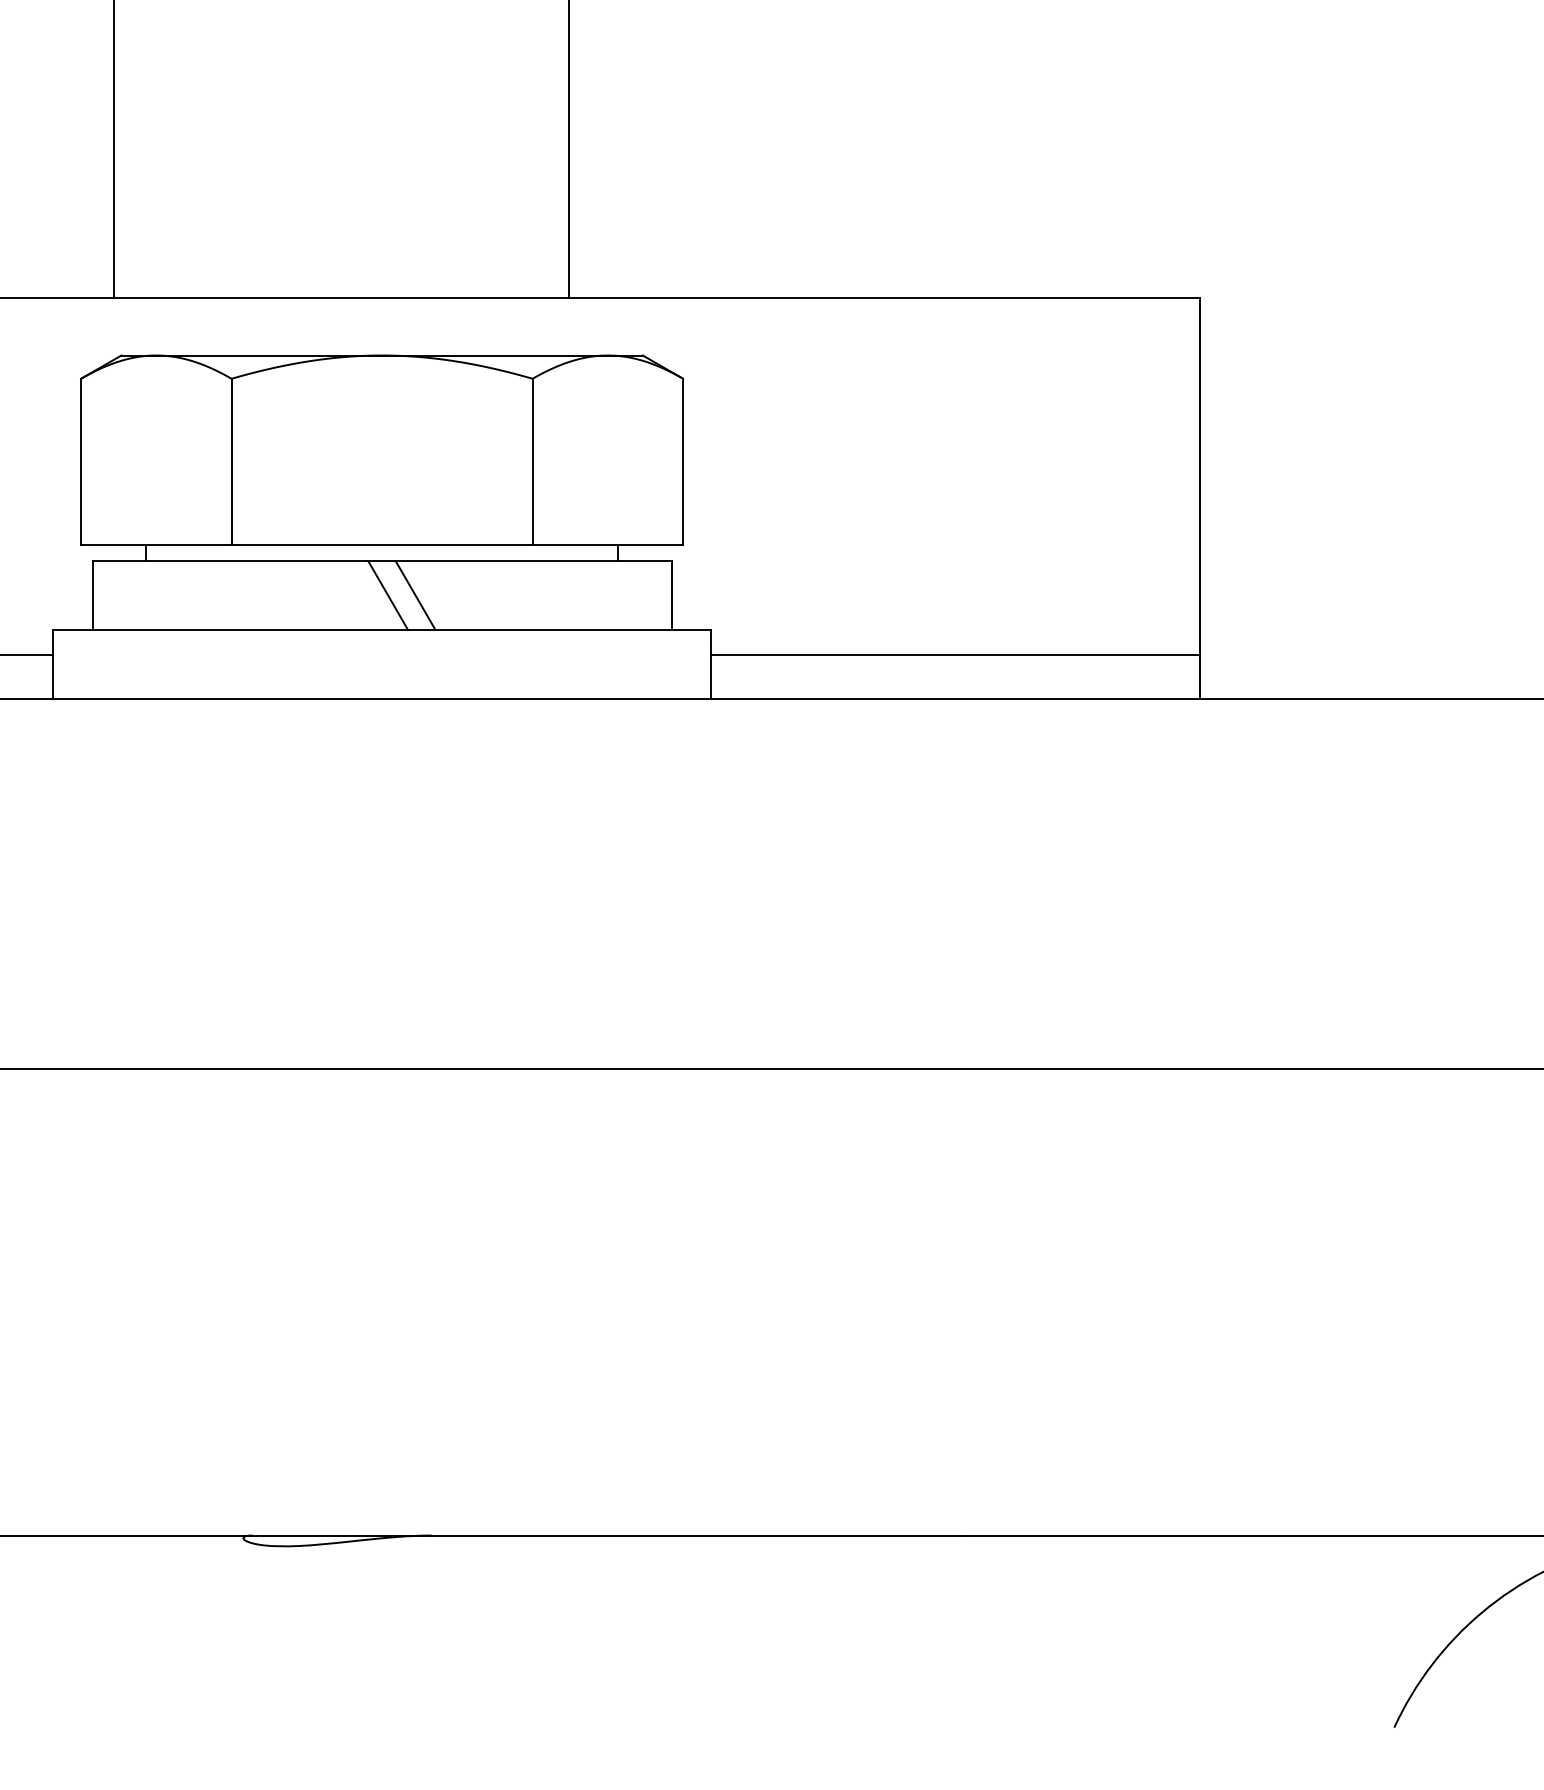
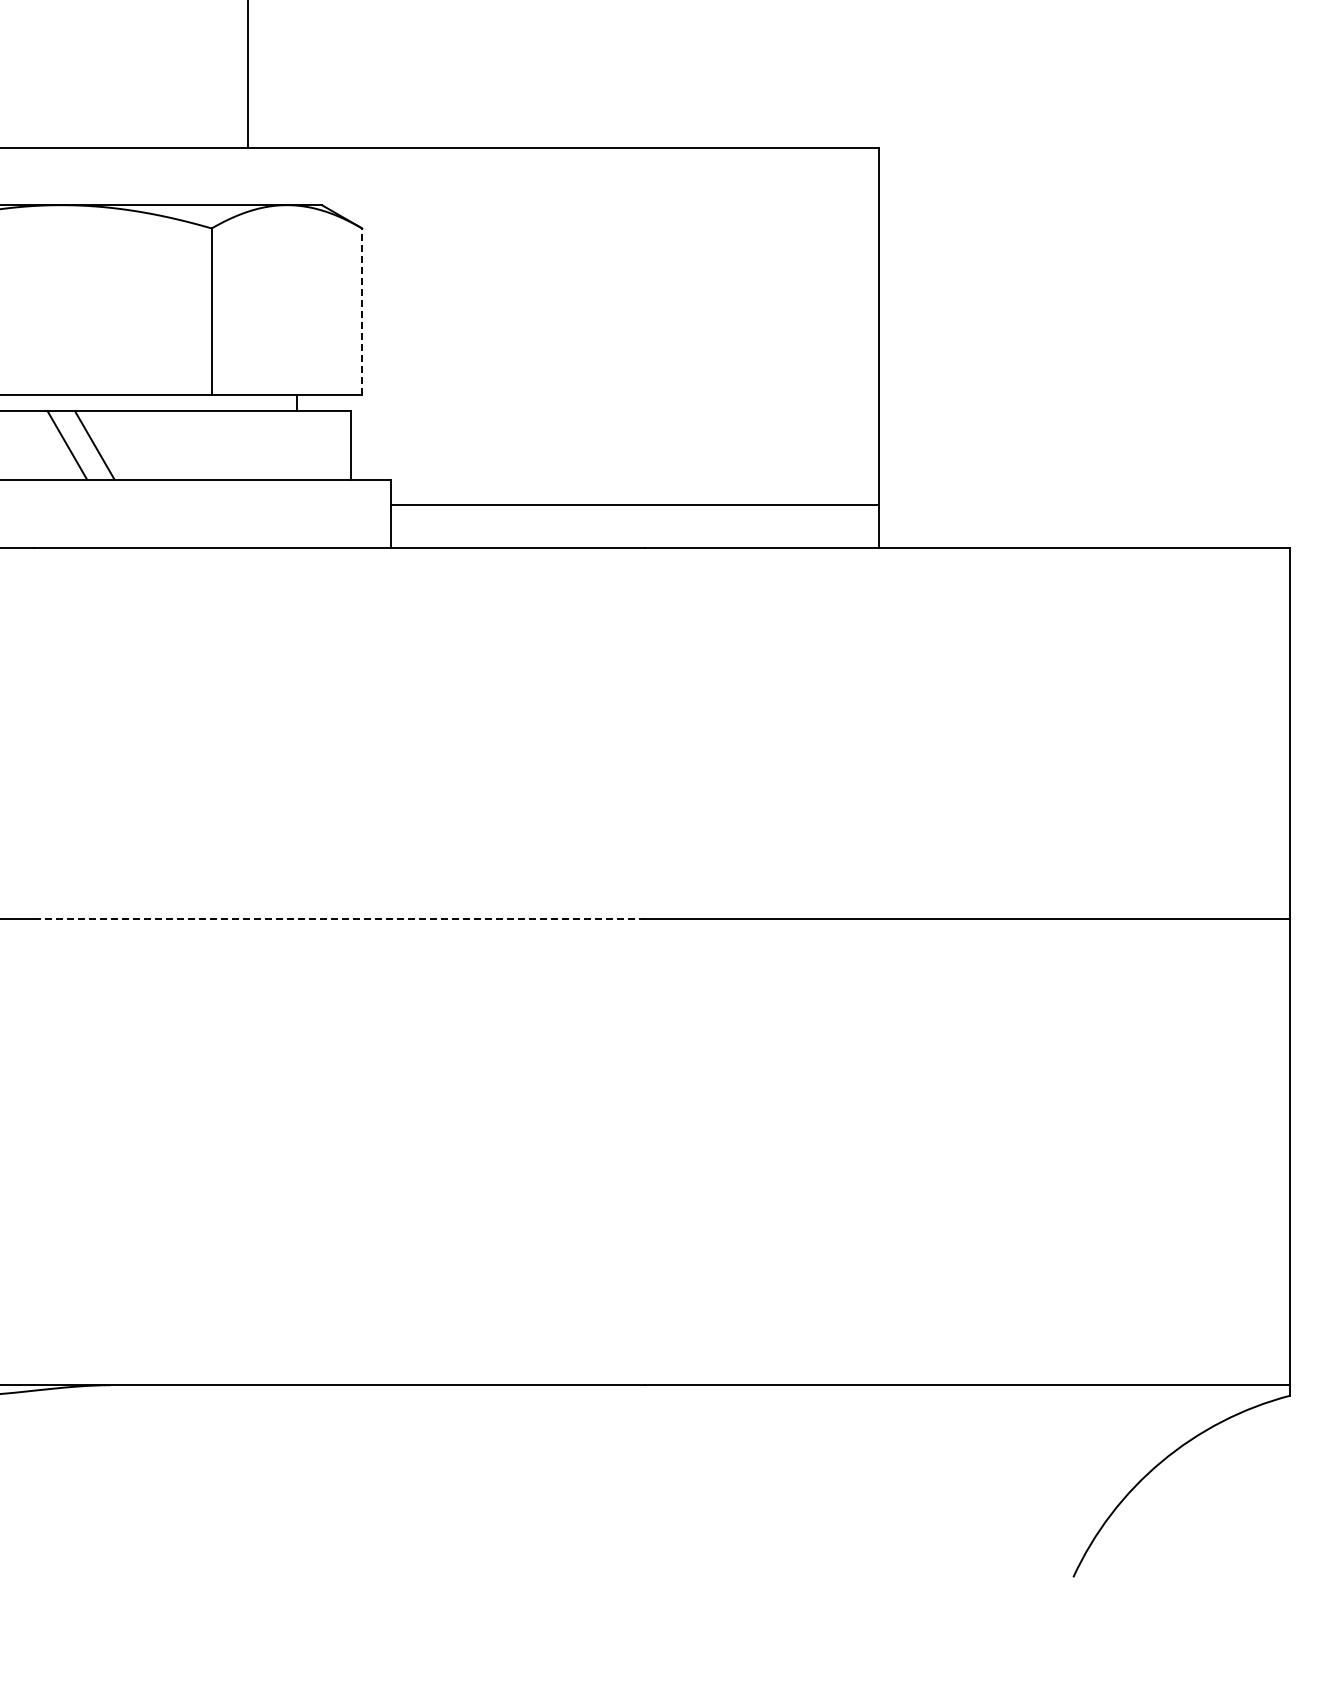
line: (683, 461) -> (362, 311), solid -> dashed
line: (660, 1069) -> (339, 919), solid -> dashed

